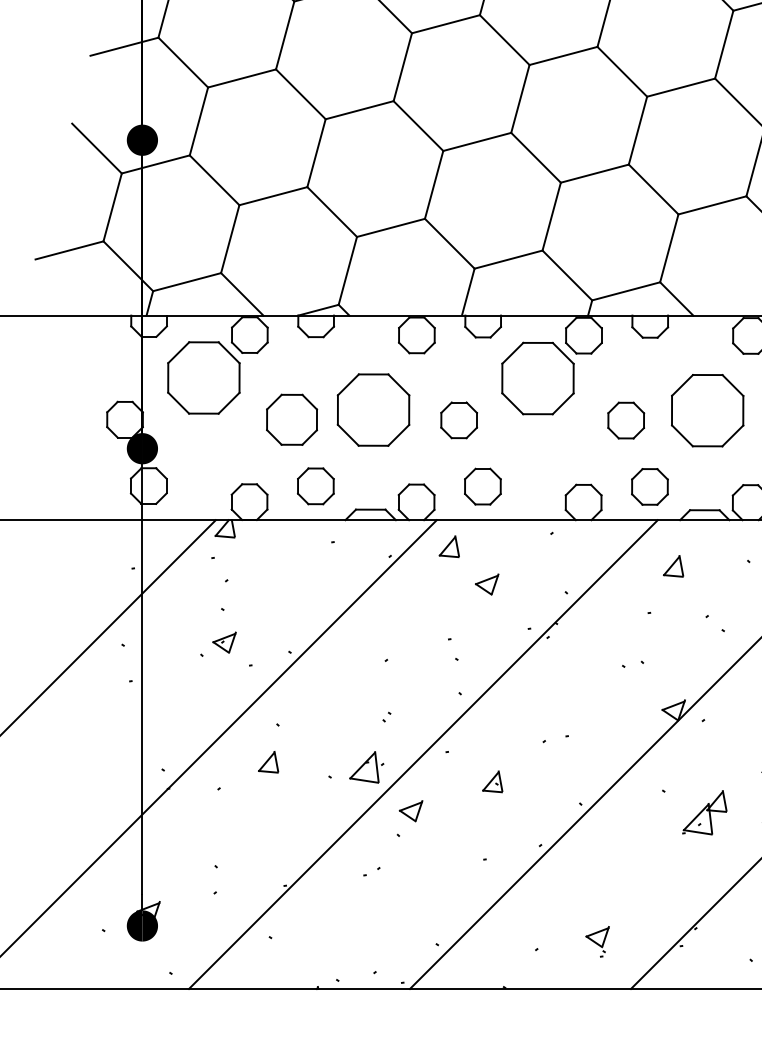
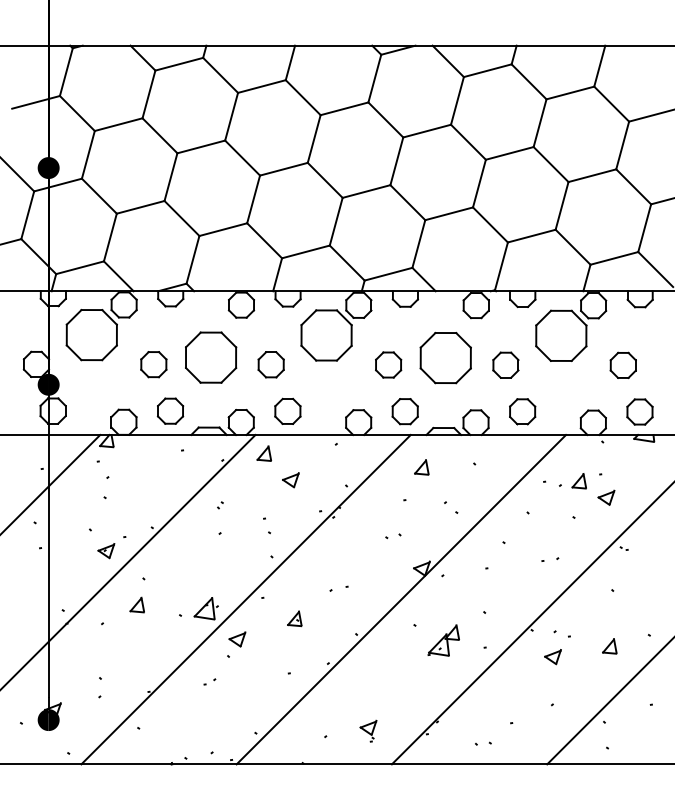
part: (291, 419) -> (153, 364), size x0.71
part: (224, 643) -> (106, 551), moved
part: (386, 717) -> (220, 505), moved

